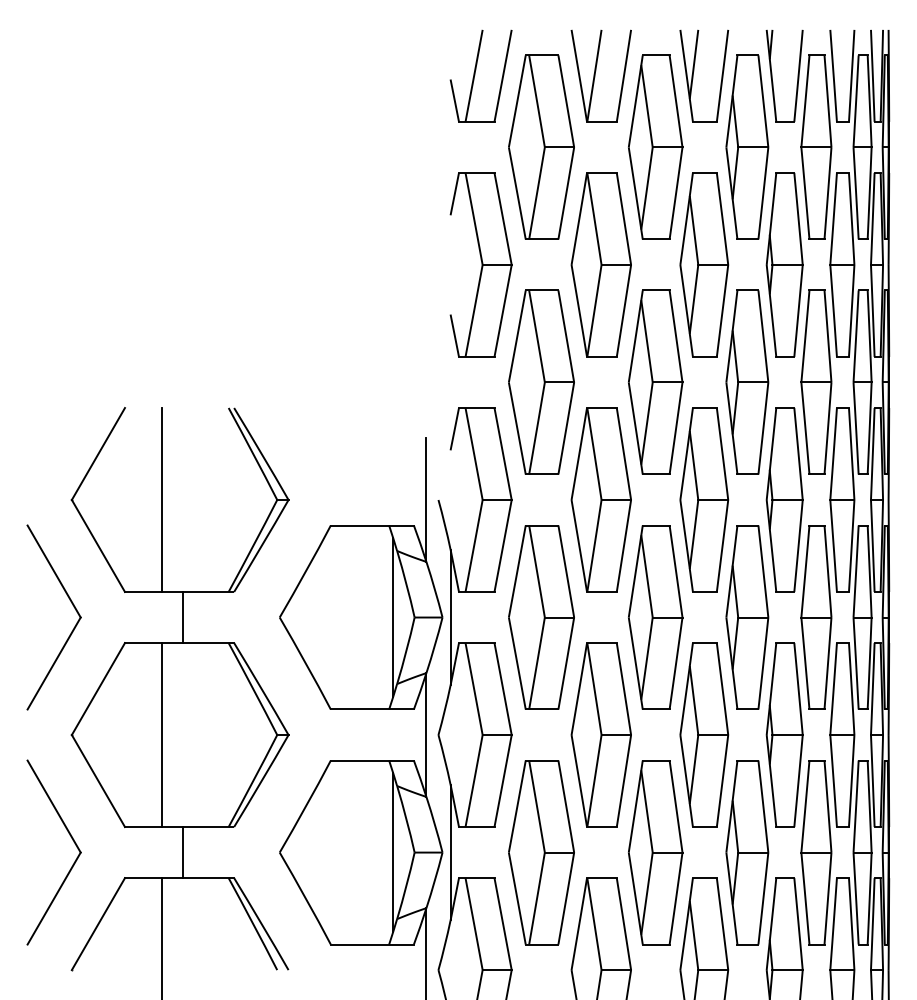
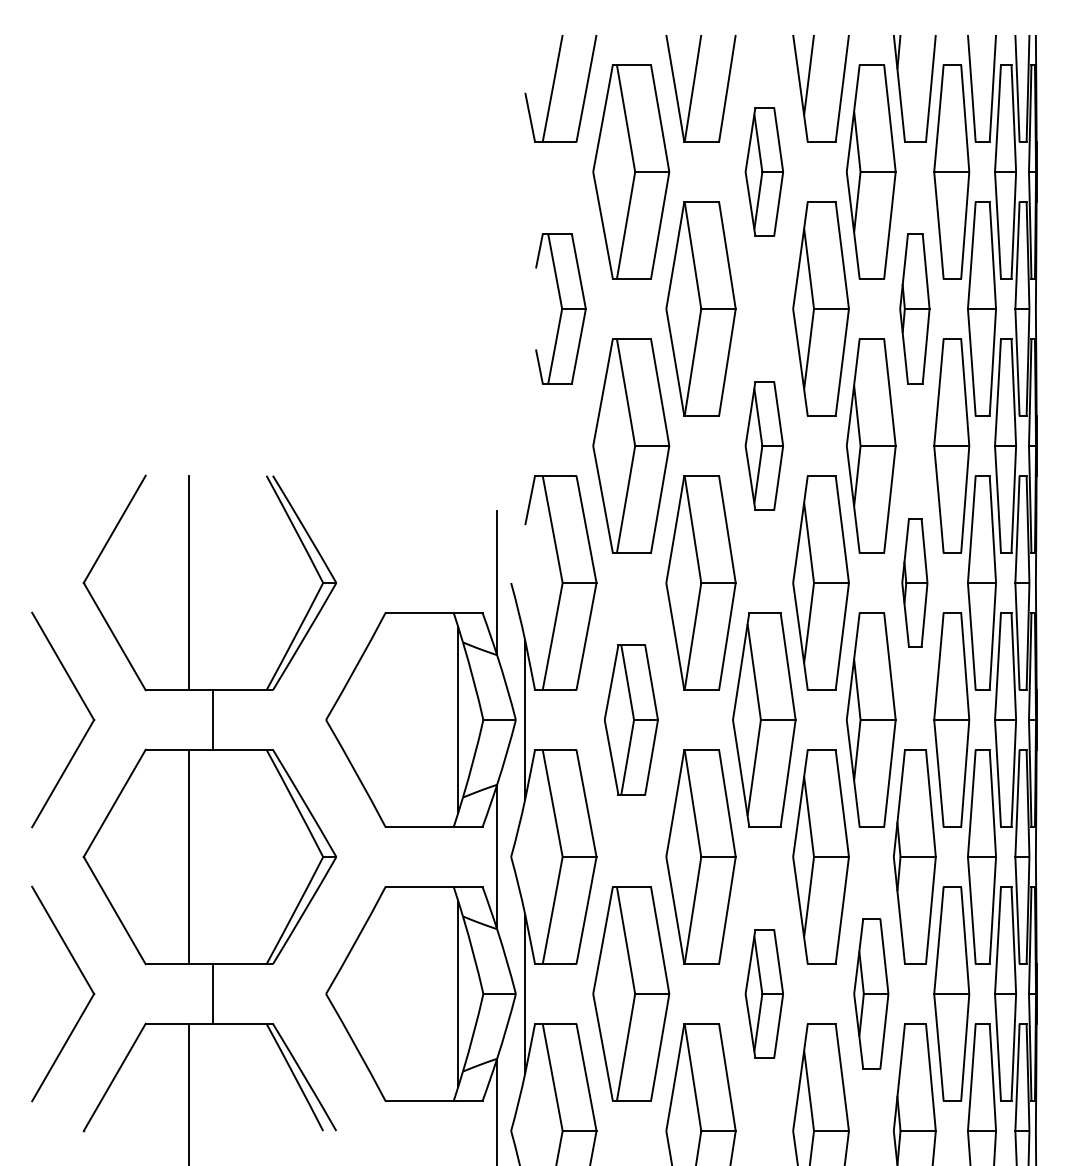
part: (655, 147) -> (764, 171), size x0.6
part: (480, 264) -> (560, 308), size x0.7
part: (784, 264) -> (914, 308), size x0.7
part: (655, 382) -> (764, 445), size x0.6
part: (784, 499) -> (914, 582), size x0.6
part: (541, 617) -> (631, 719), size x0.7
part: (655, 852) -> (764, 993), size x0.6
part: (747, 852) -> (871, 993), size x0.7

